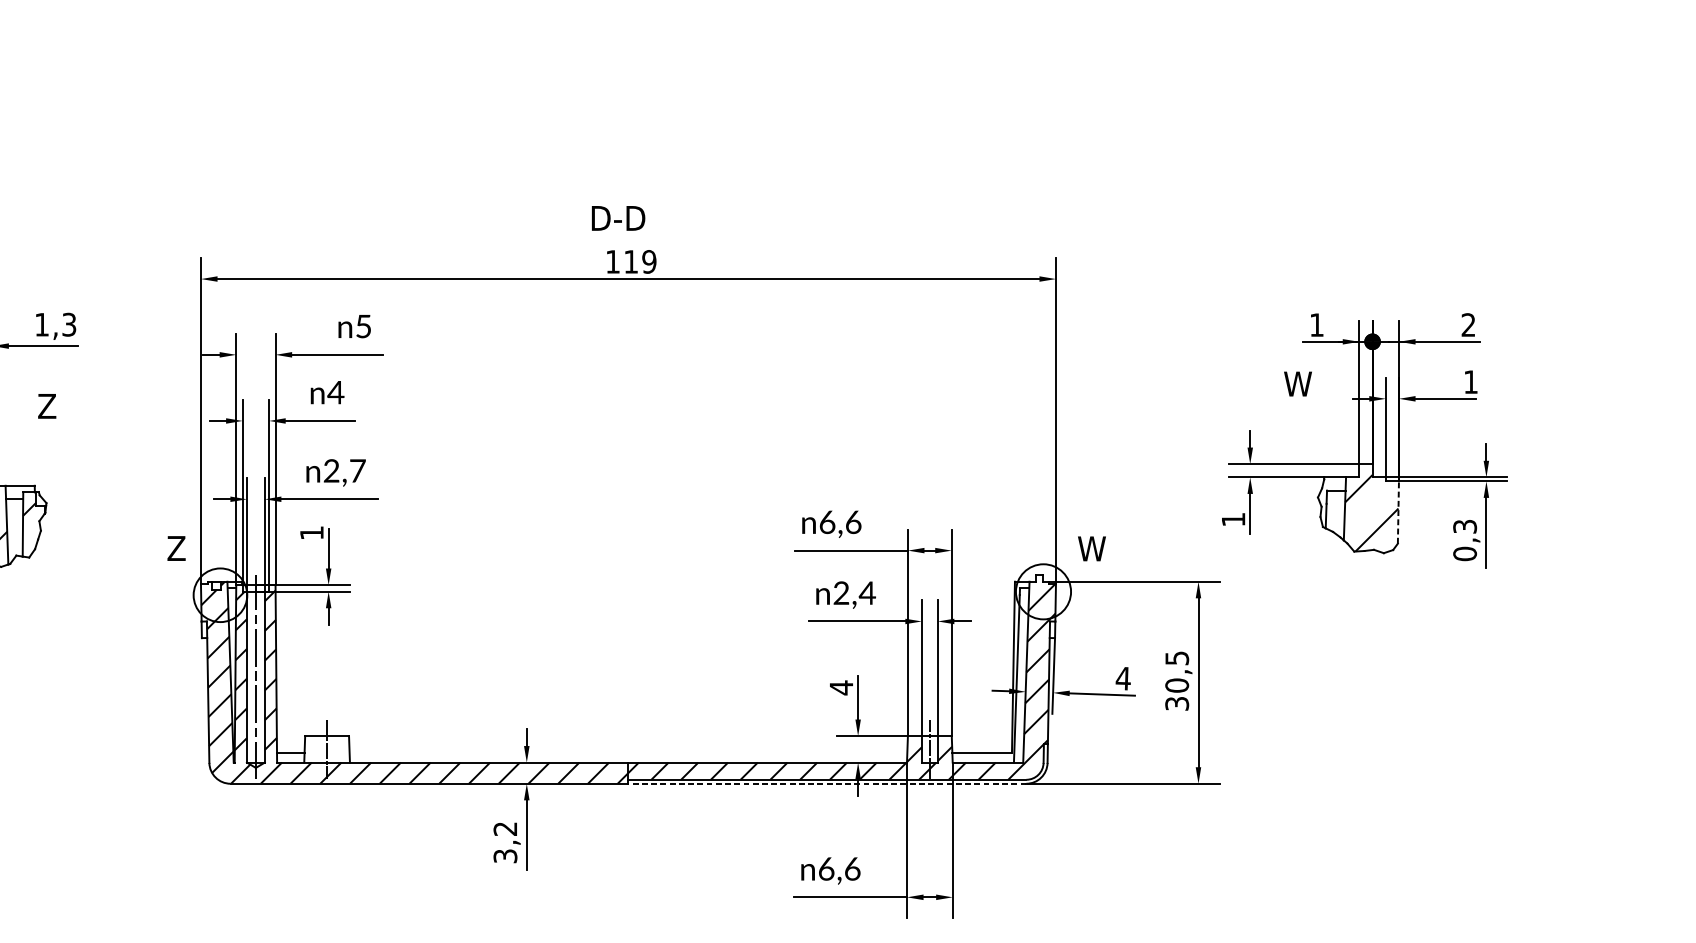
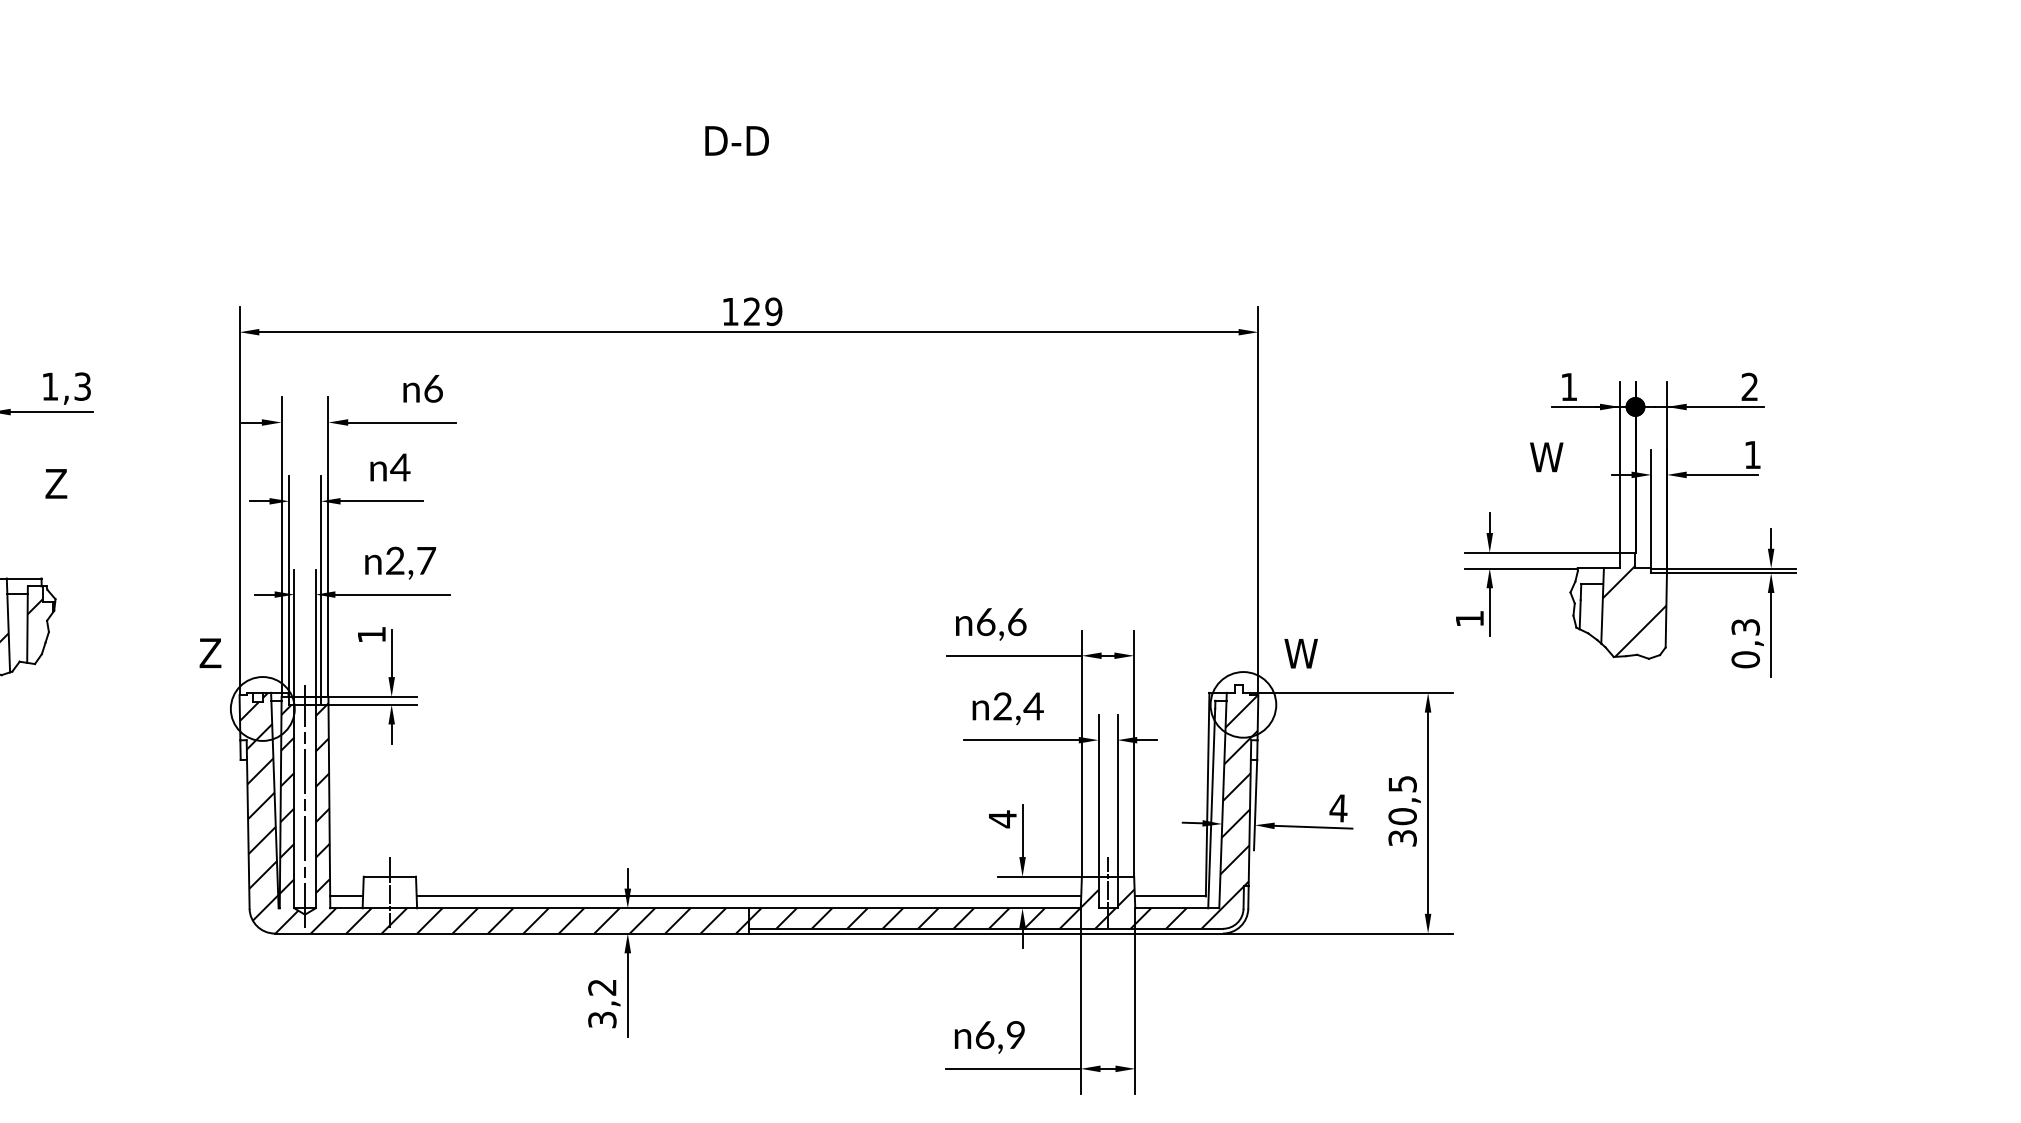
text: (618, 218) -> (736, 140), moved
text: (630, 261) -> (751, 311), 119 -> 129
text: (363, 326) -> (433, 388), 5 -> 6
line: (1398, 511) -> (1666, 609), dashed -> solid
line: (628, 752) -> (748, 896), added
line: (827, 783) -> (985, 933), dashed -> solid
text: (853, 869) -> (1016, 1035), 6,6 -> 6,9

